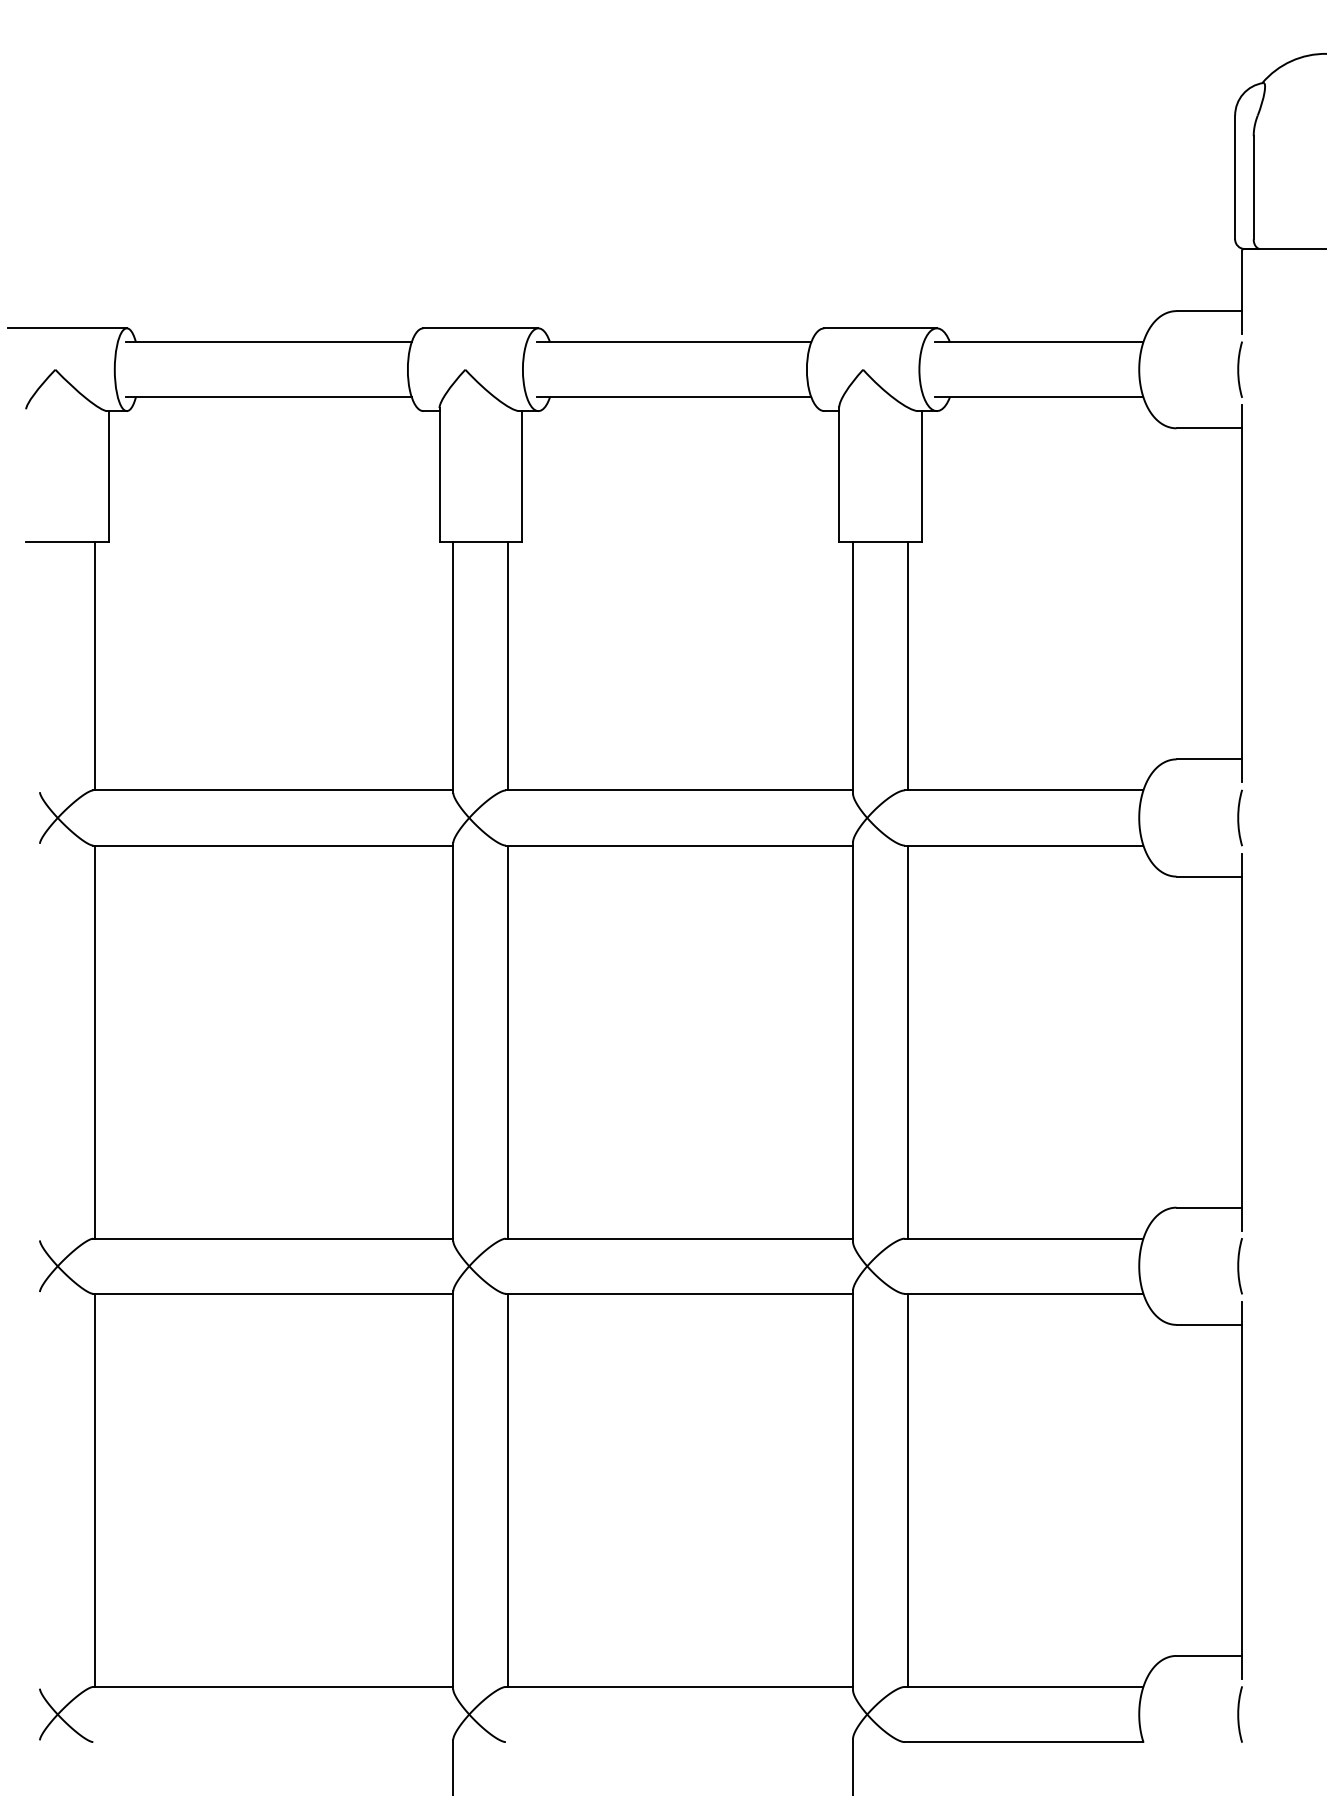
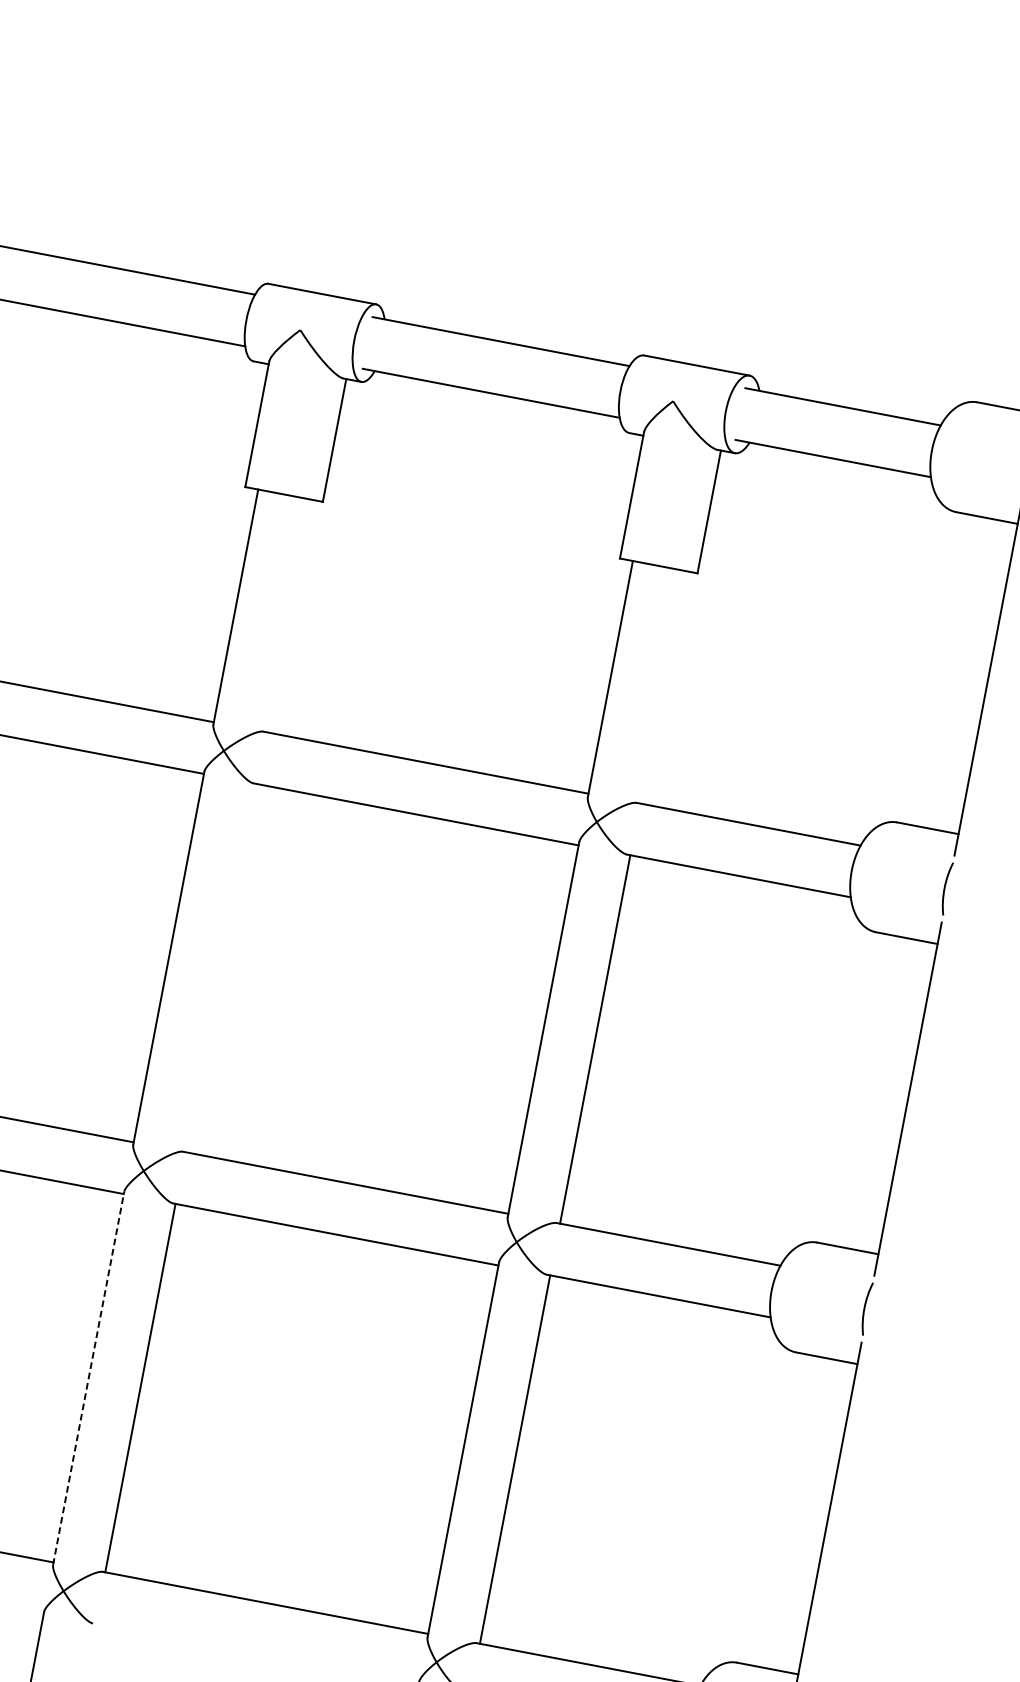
line: (508, 666) -> (287, 615), removed
line: (908, 666) -> (662, 687), removed
line: (508, 1041) -> (220, 967), removed
line: (453, 1489) -> (89, 1377), solid -> dashed

